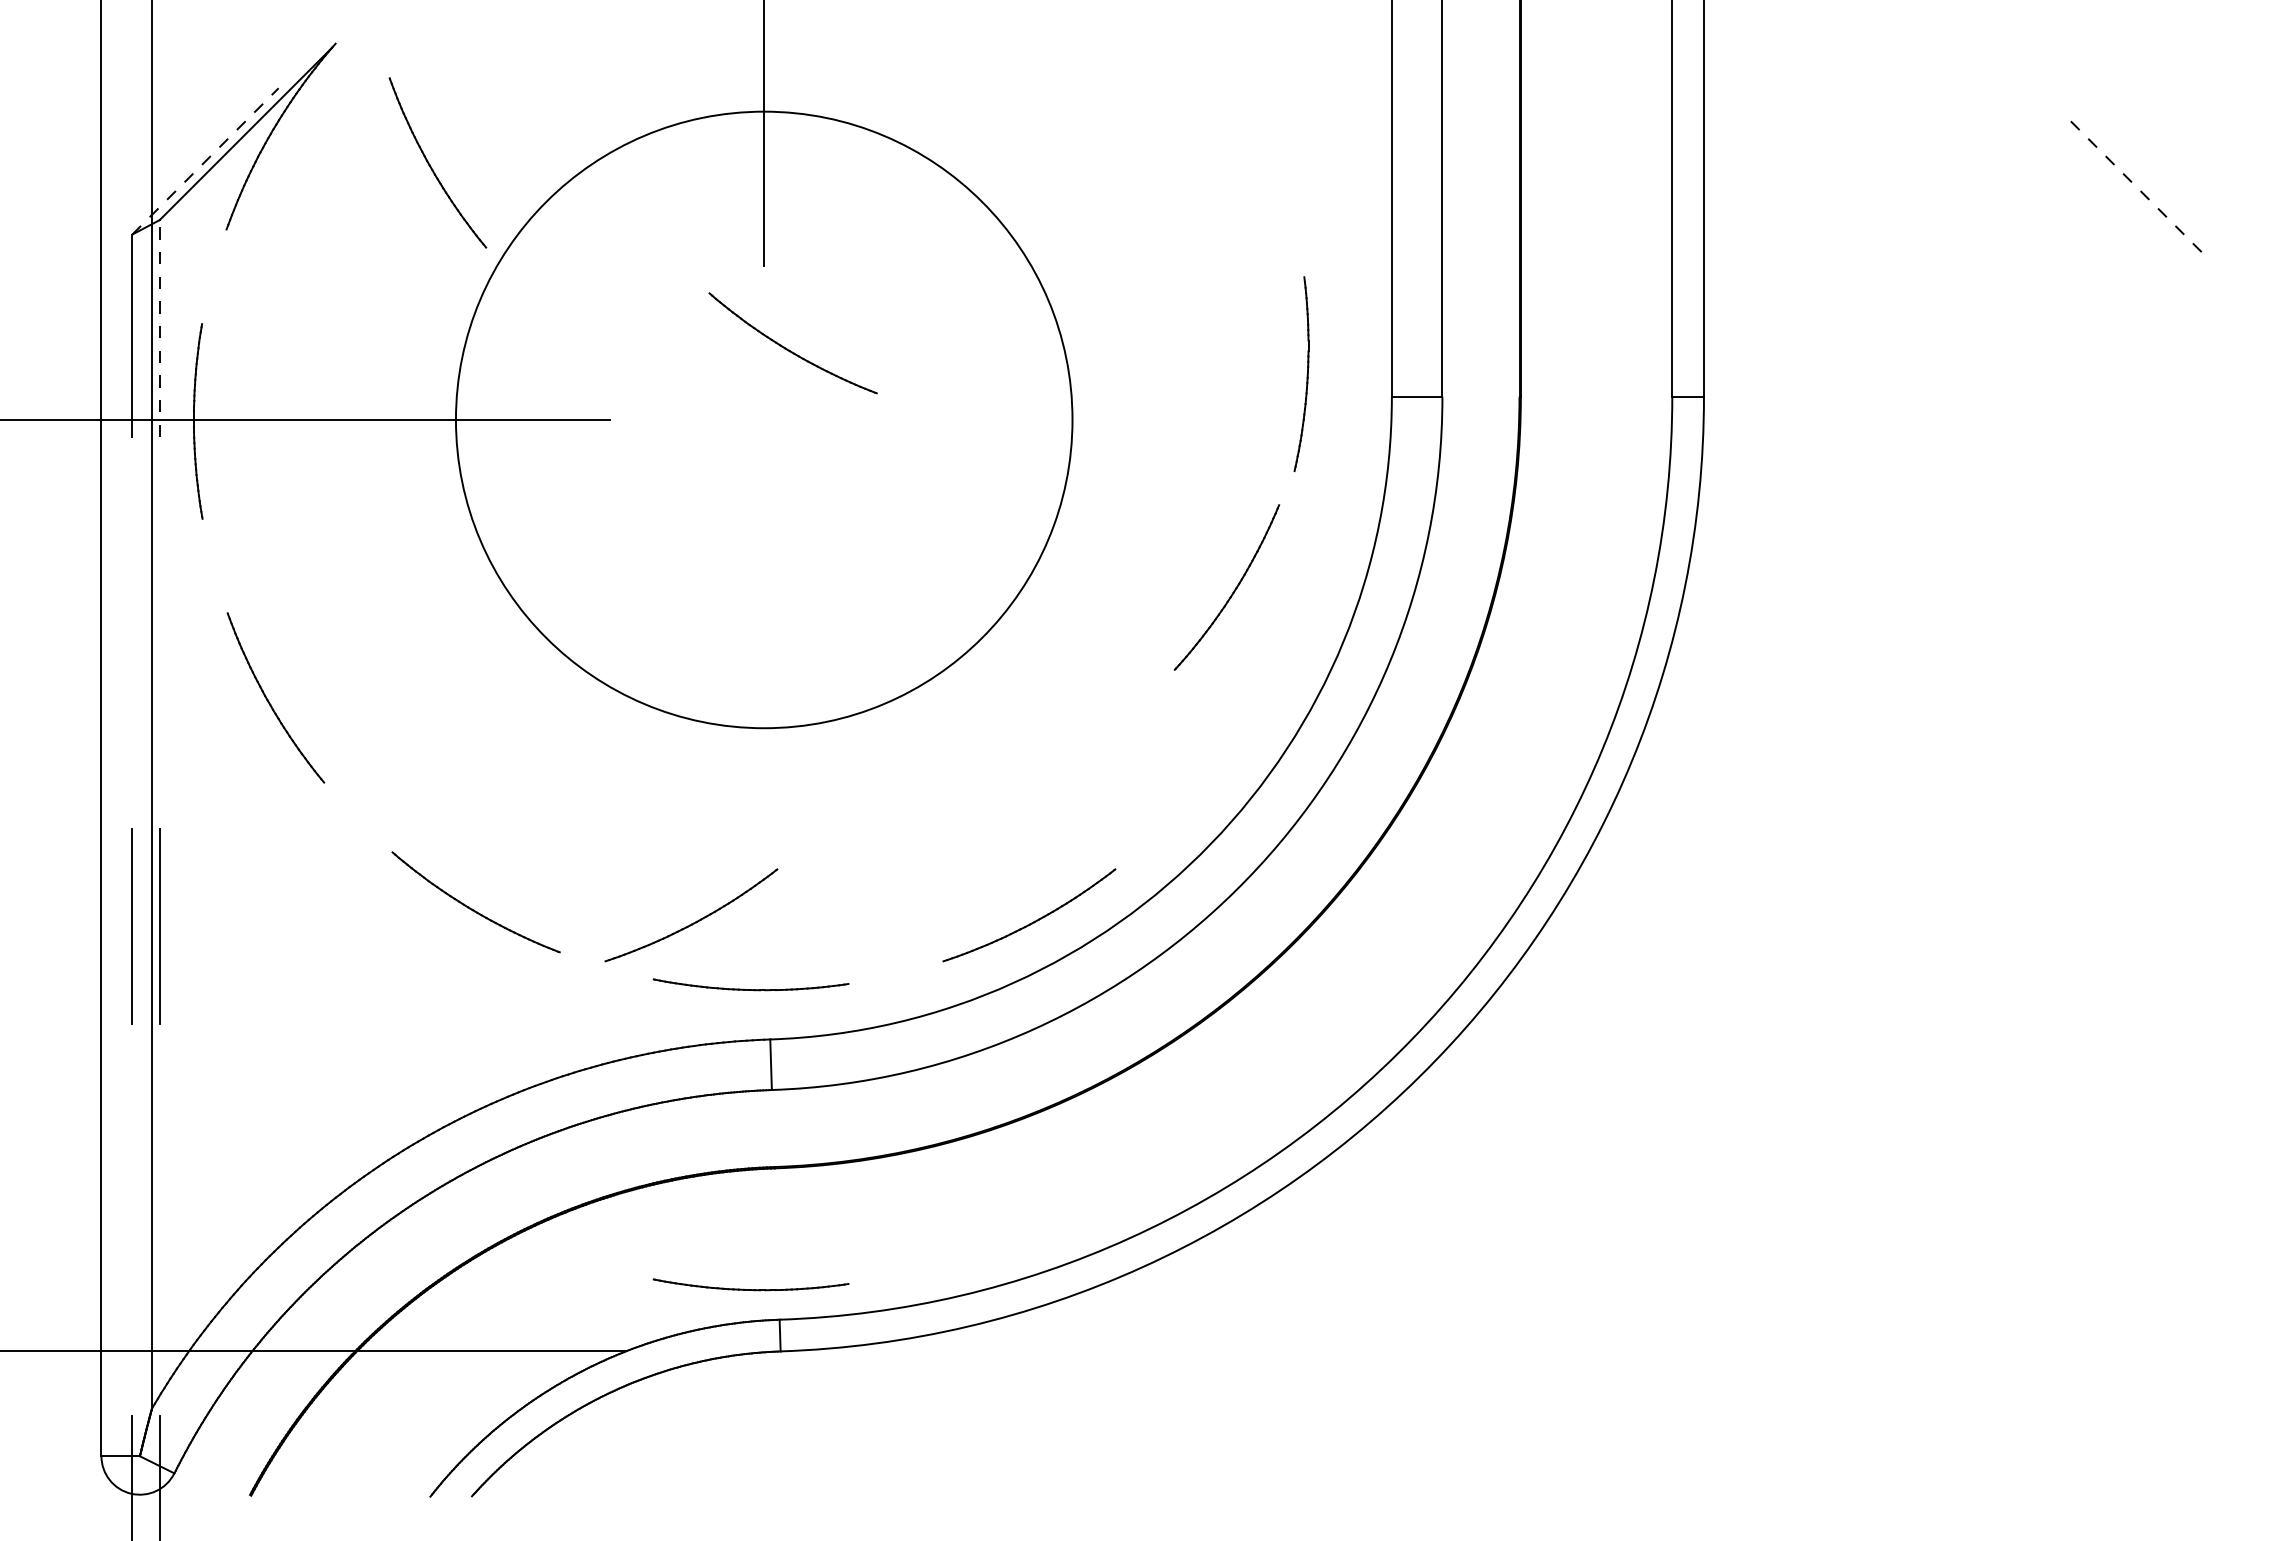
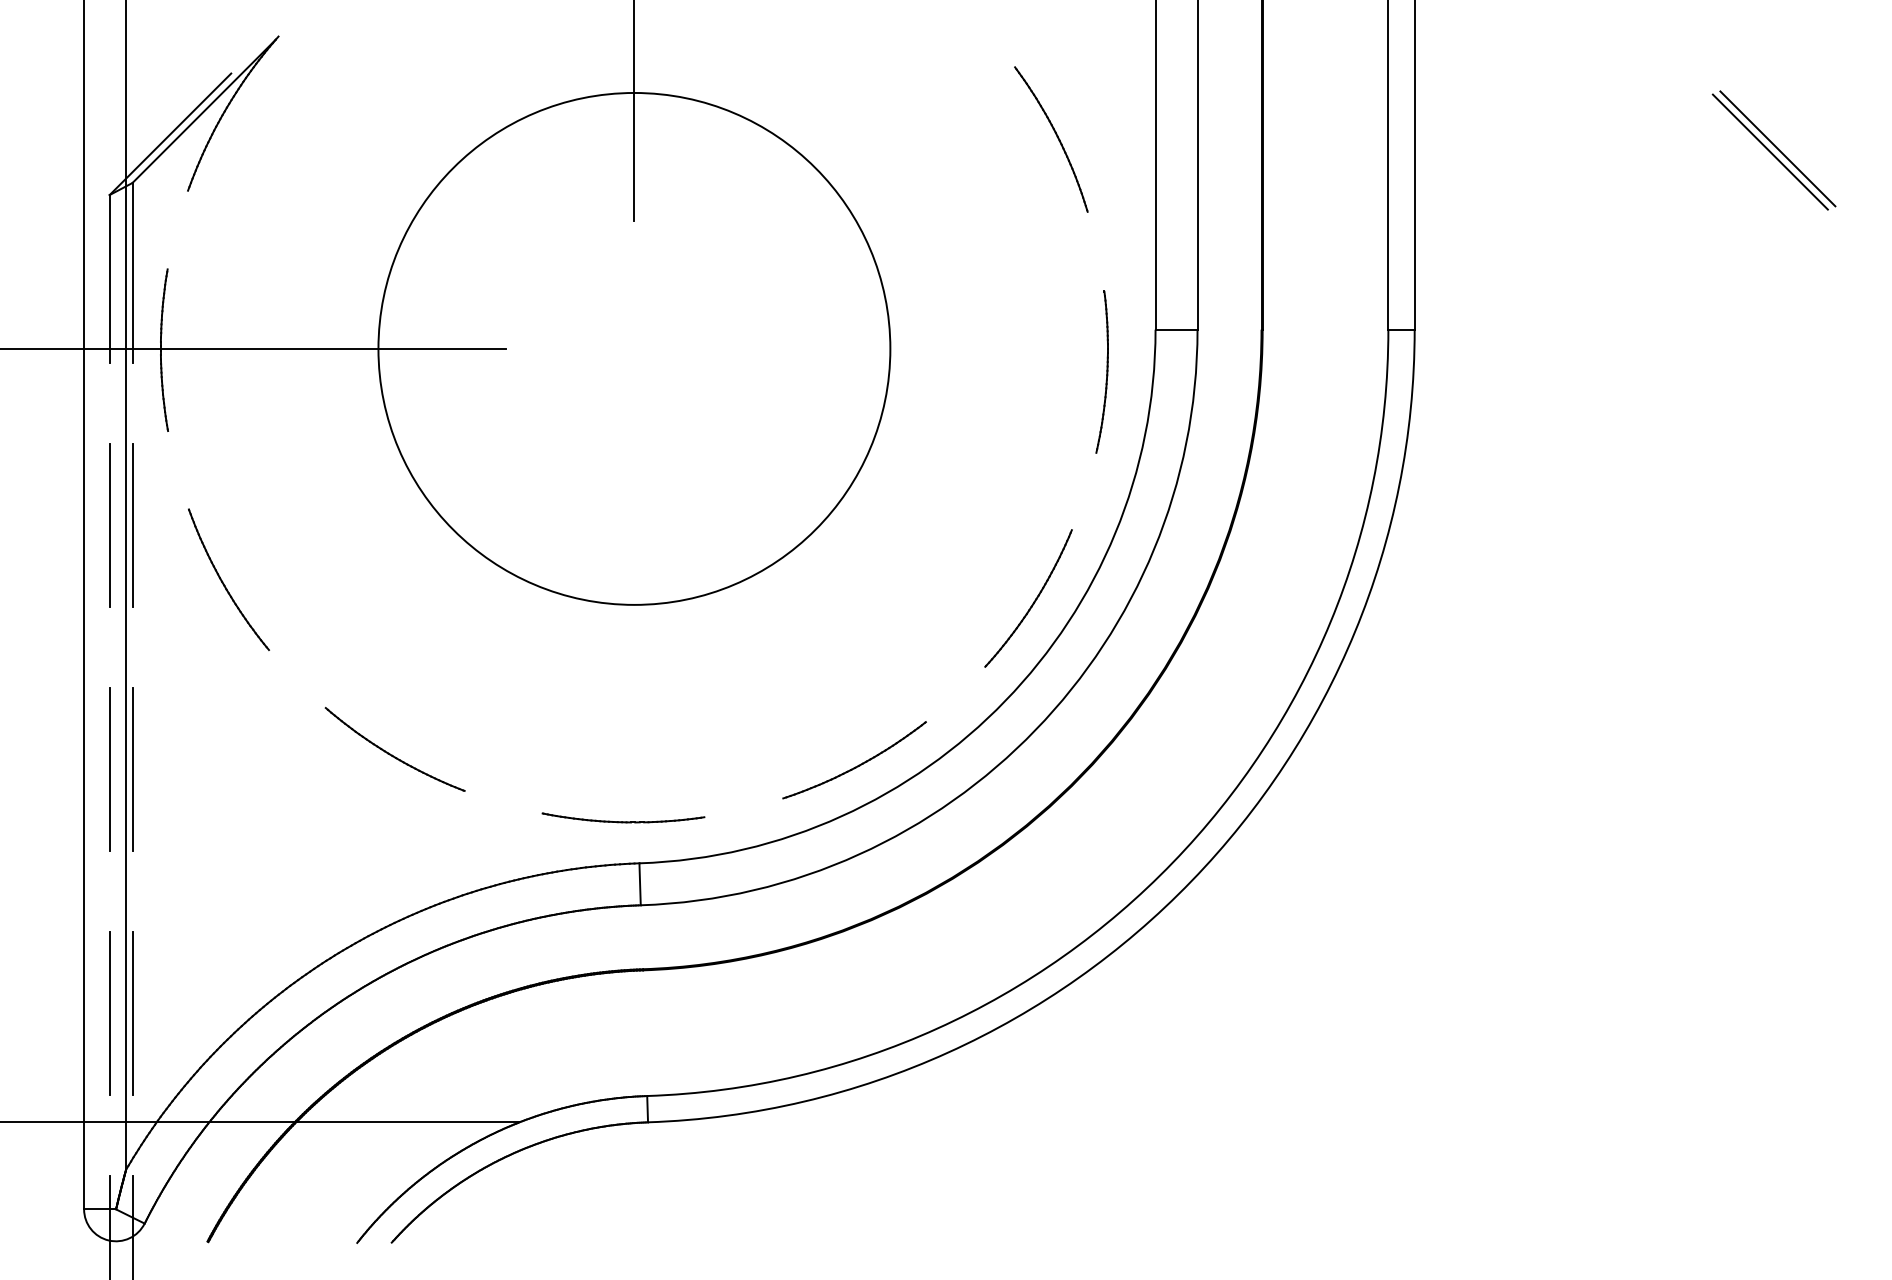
line: (205, 161) -> (170, 134), dashed -> solid
part: (1272, 163) -> (1056, 136), added
part: (431, 166) -> (358, 138), removed
line: (2141, 178) -> (1777, 148), added
line: (2132, 182) -> (1770, 151), dashed -> solid
line: (159, 328) -> (132, 273), dashed -> solid
part: (789, 349) -> (655, 290), removed
part: (1301, 373) -> (1102, 371), moved
part: (1233, 590) -> (1034, 600), moved
line: (132, 632) -> (109, 525), added
line: (159, 632) -> (132, 525), added
part: (695, 921) -> (577, 765), removed
line: (132, 1220) -> (109, 1013), added
line: (159, 1220) -> (132, 1013), added
part: (750, 1284) -> (623, 1066), removed

